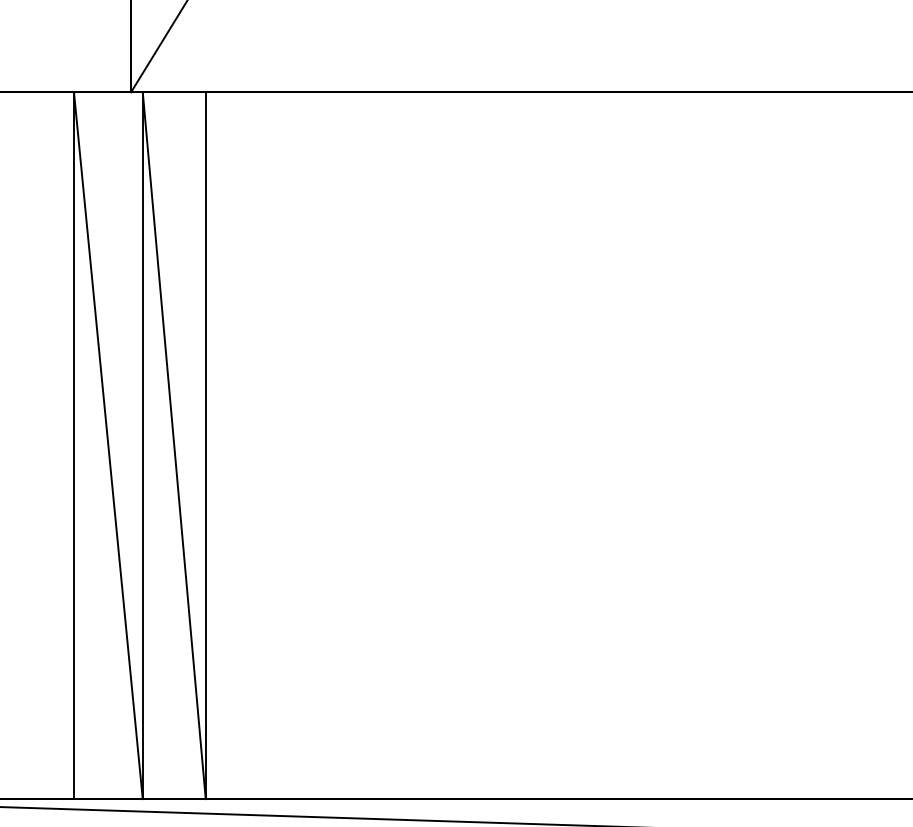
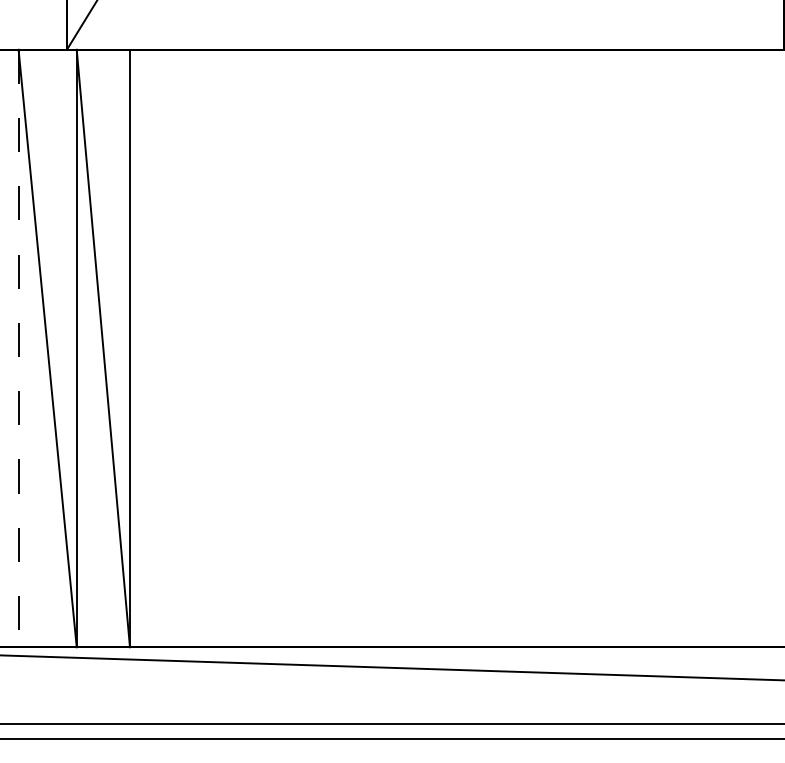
line: (73, 445) -> (18, 348), solid -> dashed

